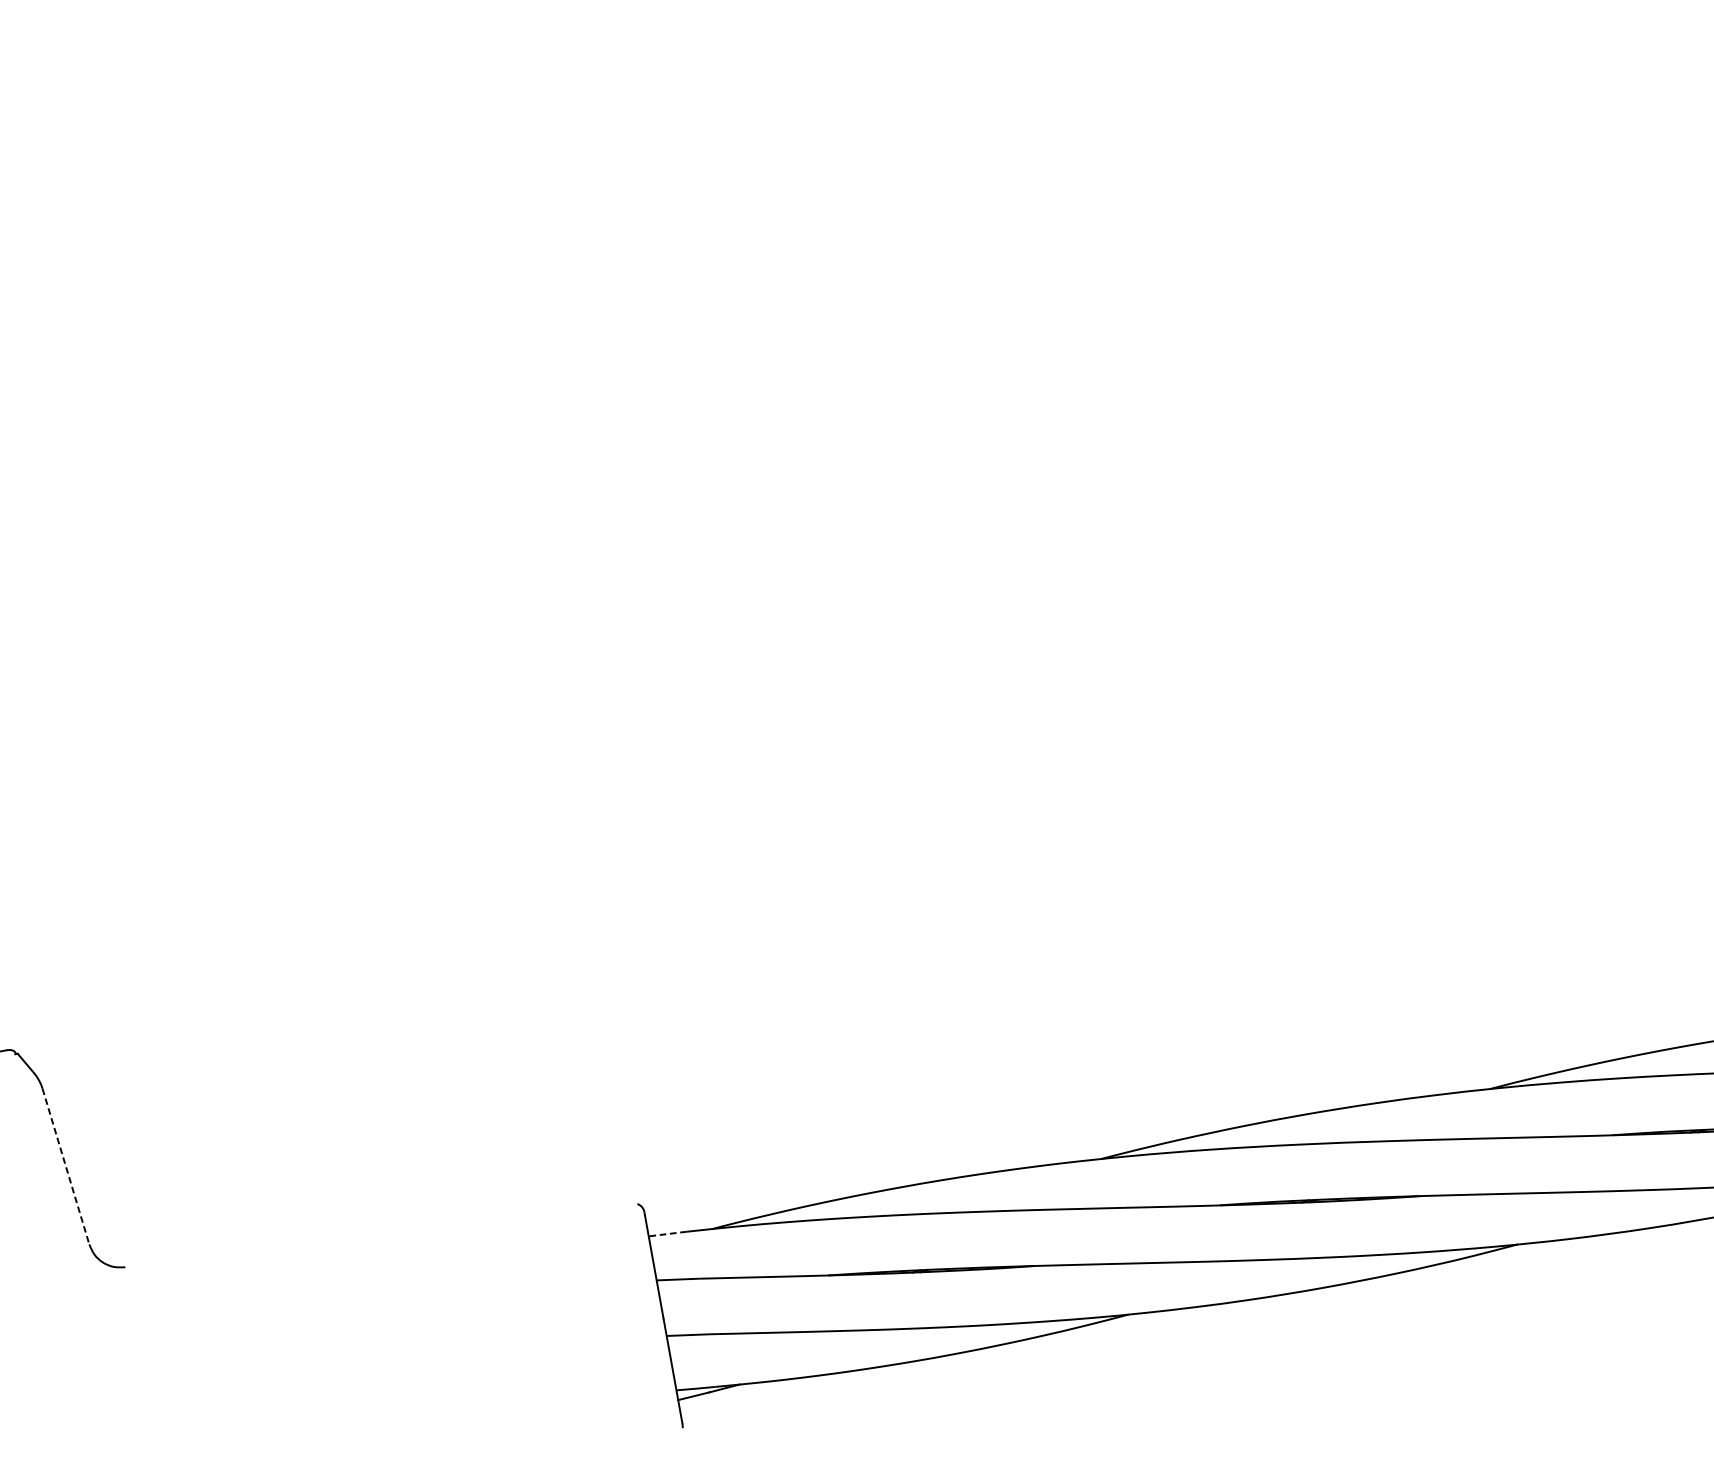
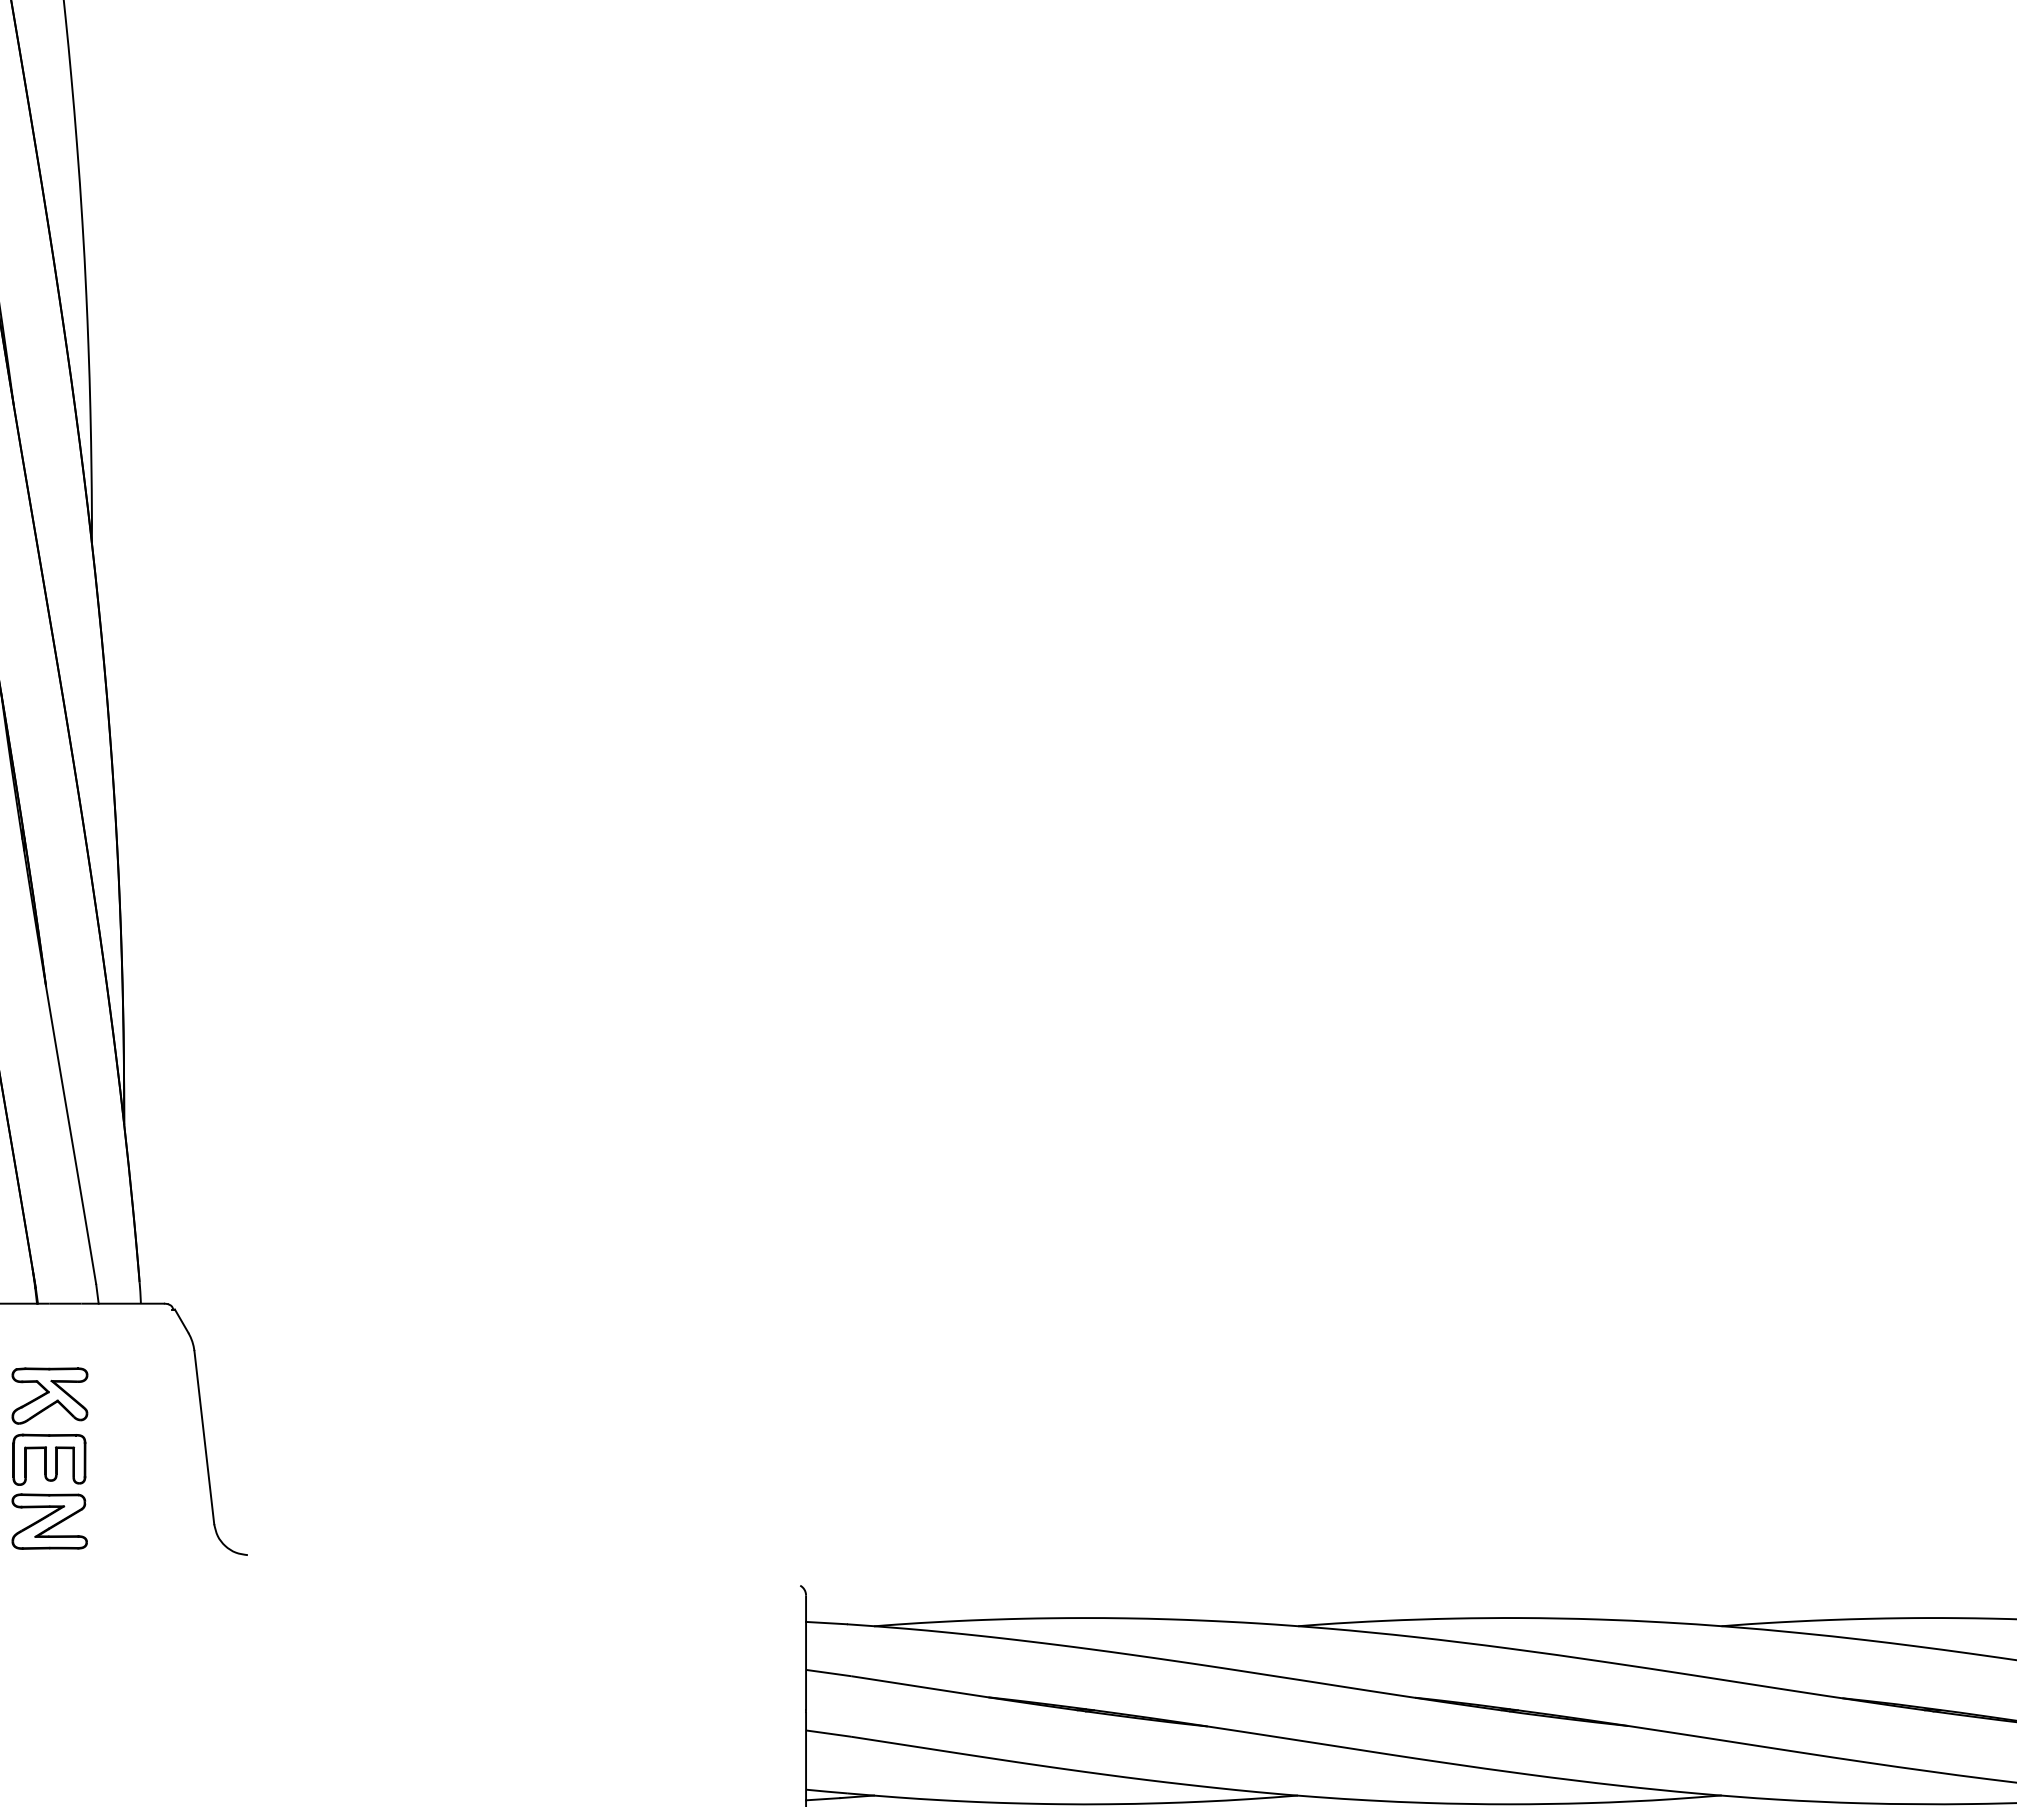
line: (66, 1167) -> (204, 1438), dashed -> solid
line: (667, 1234) -> (826, 1623), dashed -> solid

